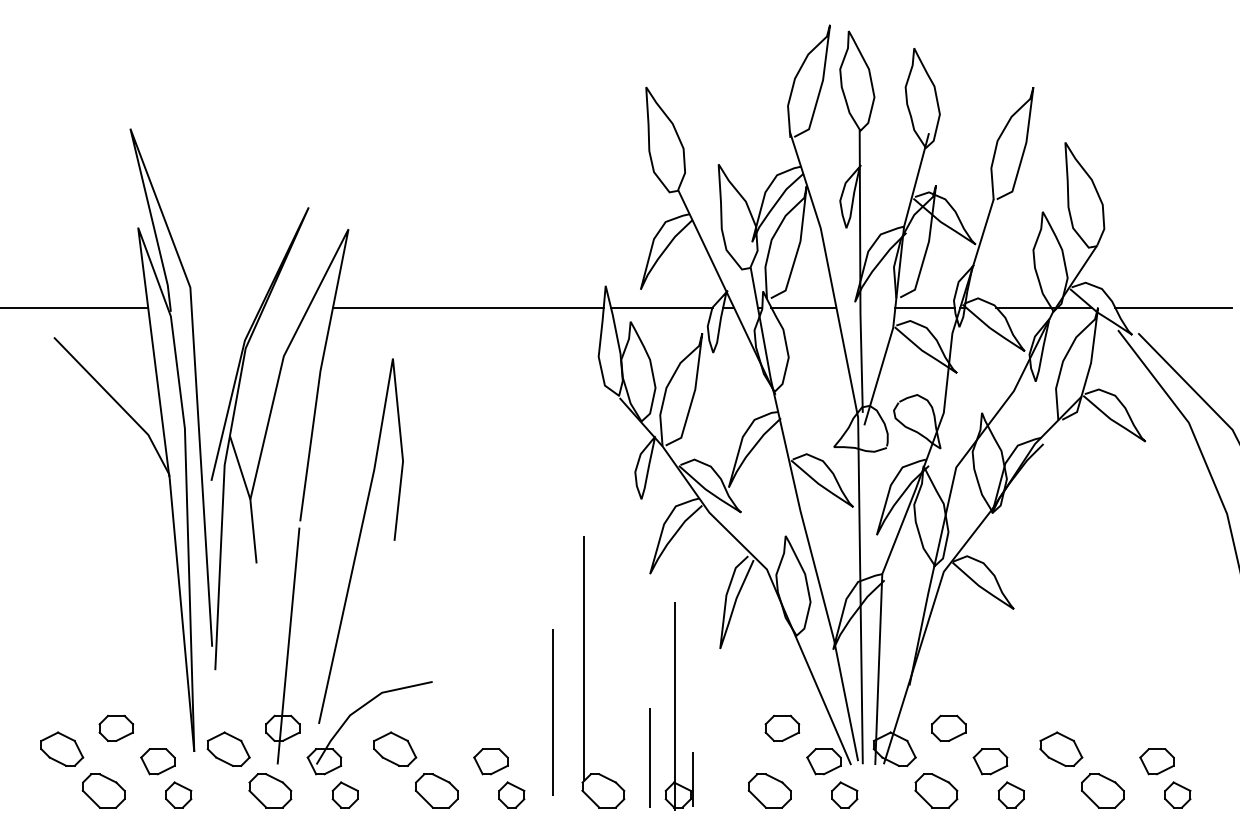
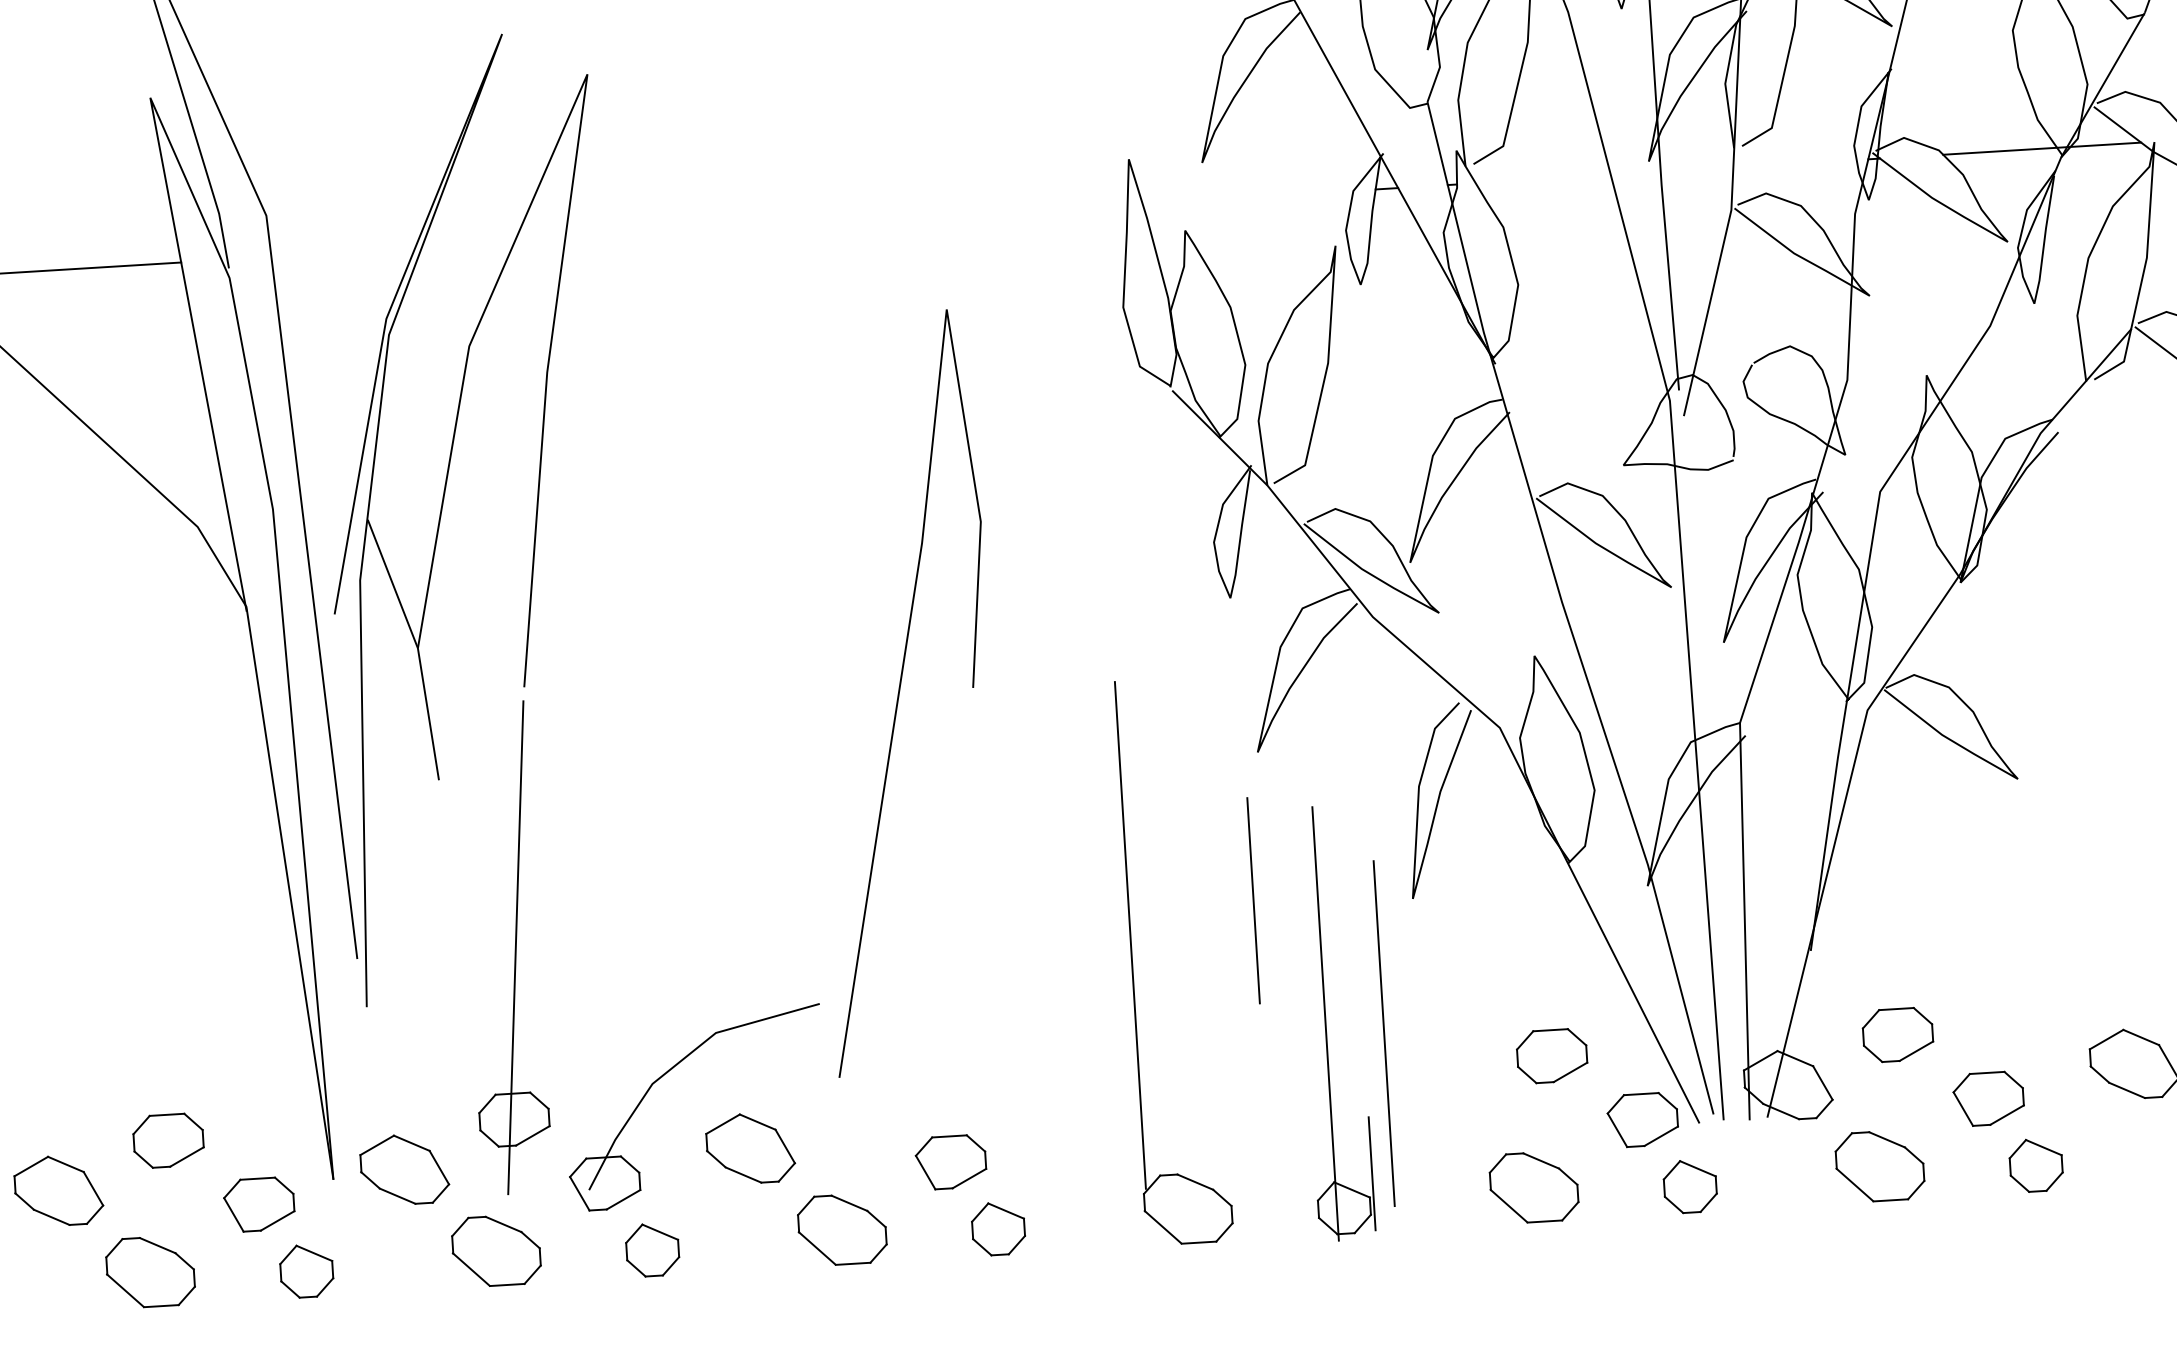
line: (468, 307) -> (846, 221), removed
line: (661, 307) -> (1247, 197), removed
line: (803, 307) -> (1542, 179), removed
line: (924, 307) -> (1793, 163), removed
line: (359, 540) -> (900, 691), moved
line: (552, 712) -> (1384, 1033), moved
line: (649, 757) -> (1252, 899), moved

